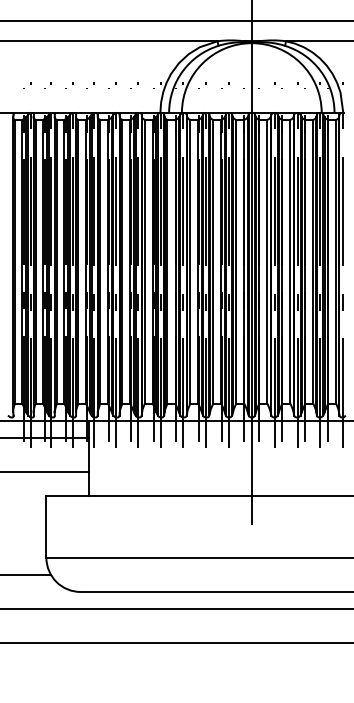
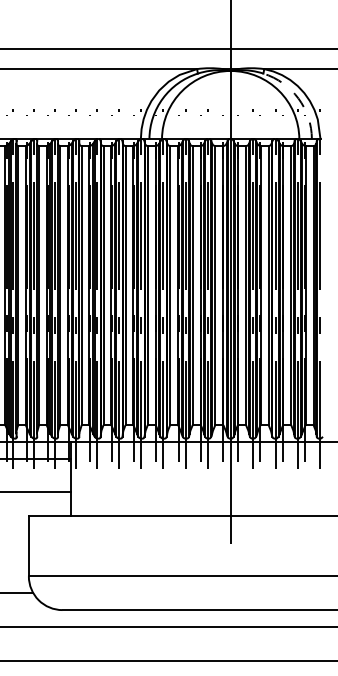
arc: (320, 71) -> (298, 98), solid -> dashed

